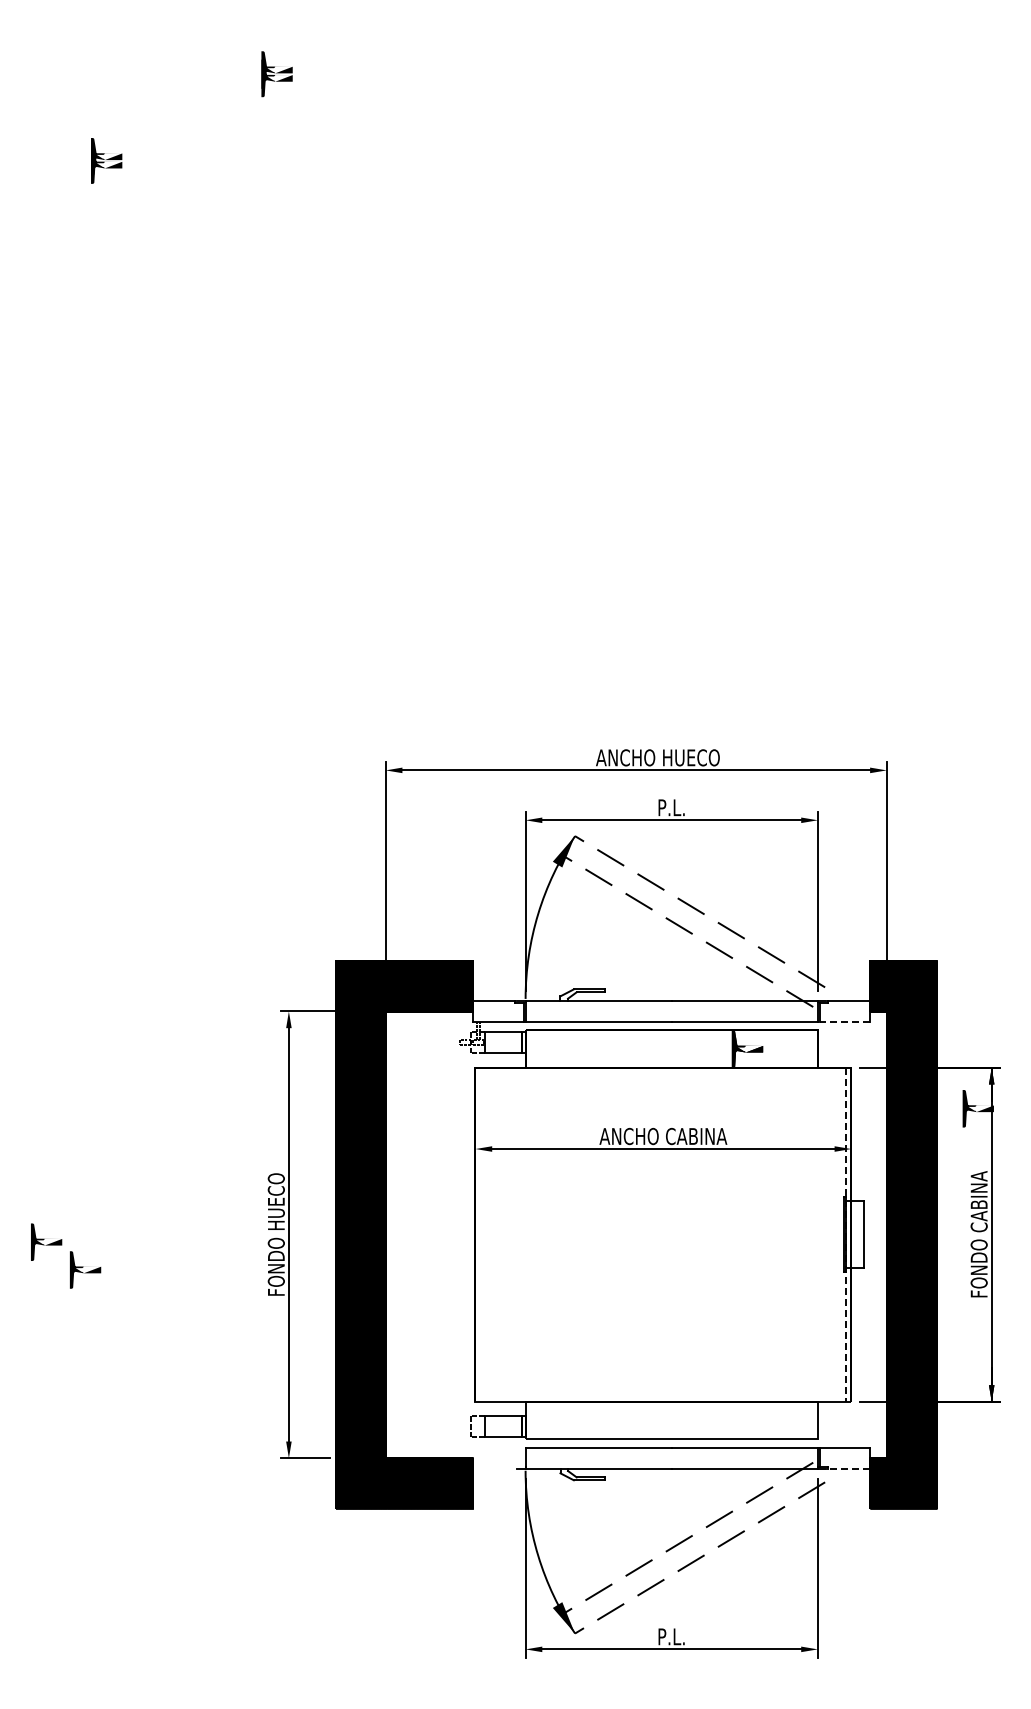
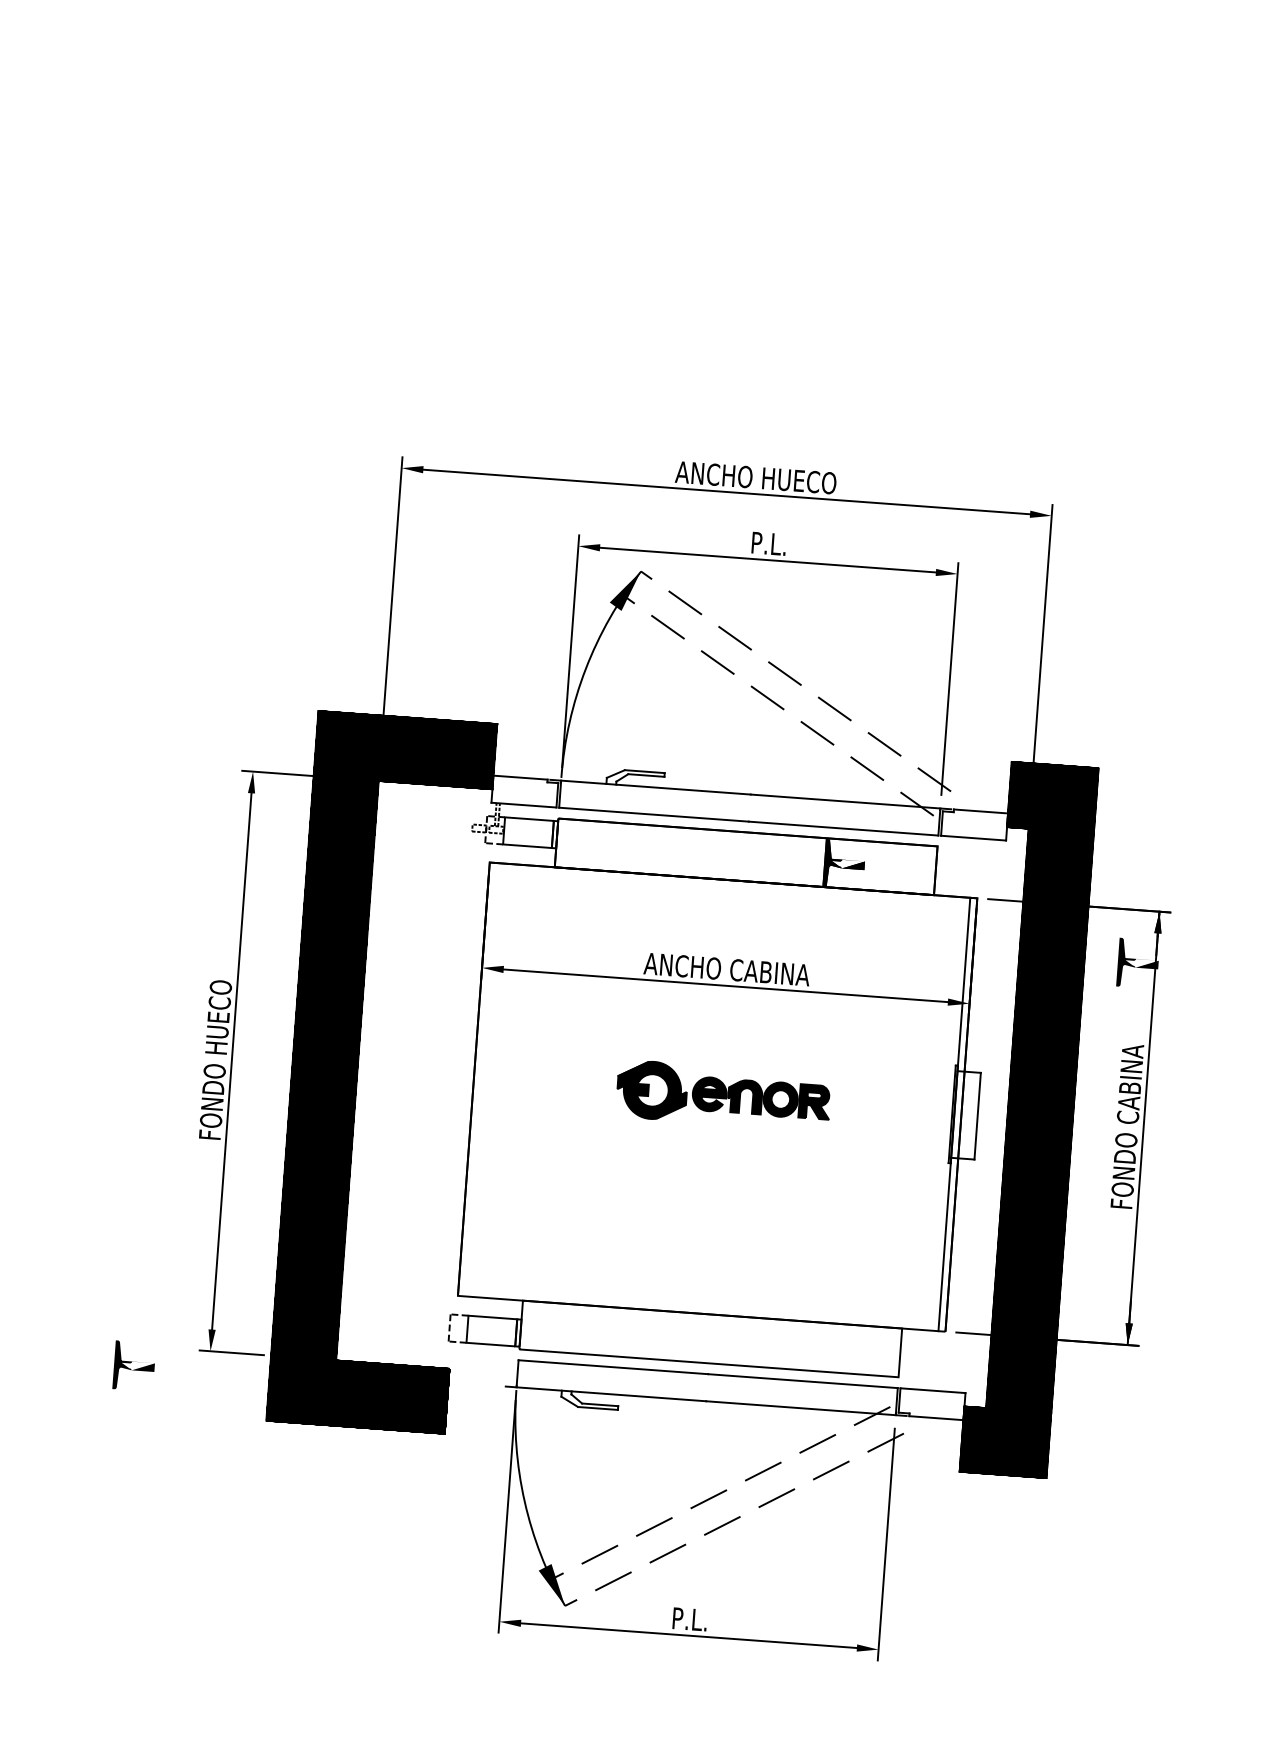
line: (844, 1021) -> (972, 837), dashed -> solid
part: (667, 1233) -> (723, 1095), added
line: (845, 1235) -> (953, 1115), dashed -> solid
line: (849, 1468) -> (936, 1417), dashed -> solid
part: (230, 1473) -> (133, 1365), added

